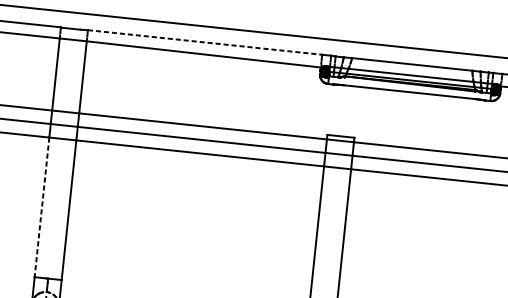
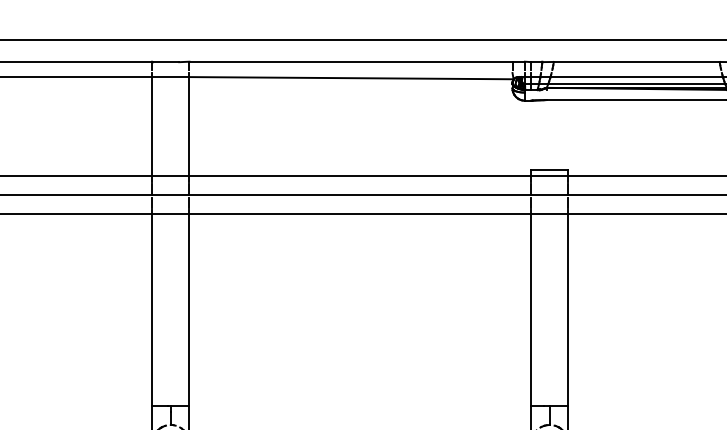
line: (204, 42) -> (350, 61), dashed -> solid
line: (42, 207) -> (152, 310), dashed -> solid

